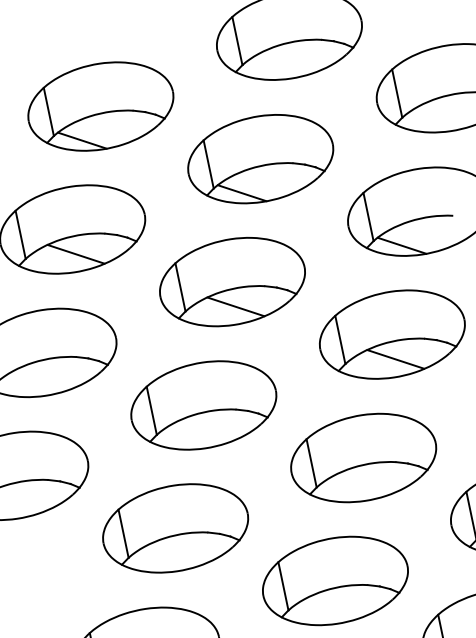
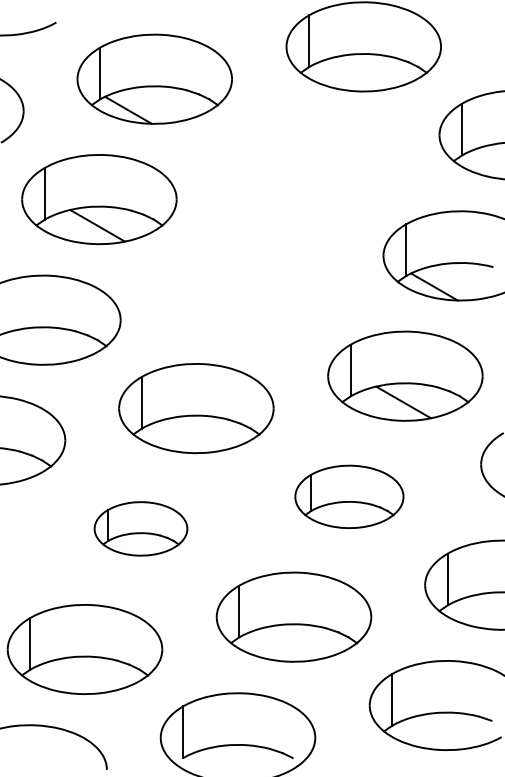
part: (260, 159) -> (307, 167), removed
part: (232, 281) -> (252, 287), removed
part: (363, 457) -> (349, 496), size x0.7
part: (175, 528) -> (140, 528), size x0.6

